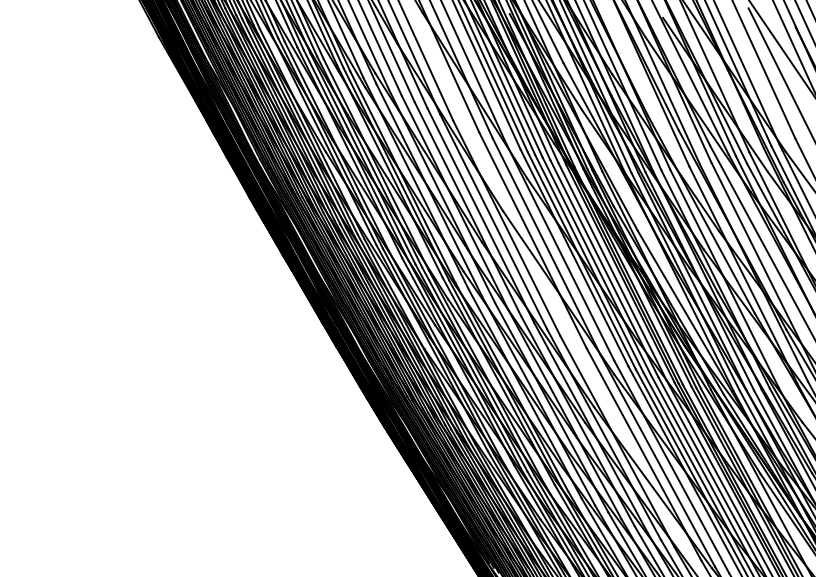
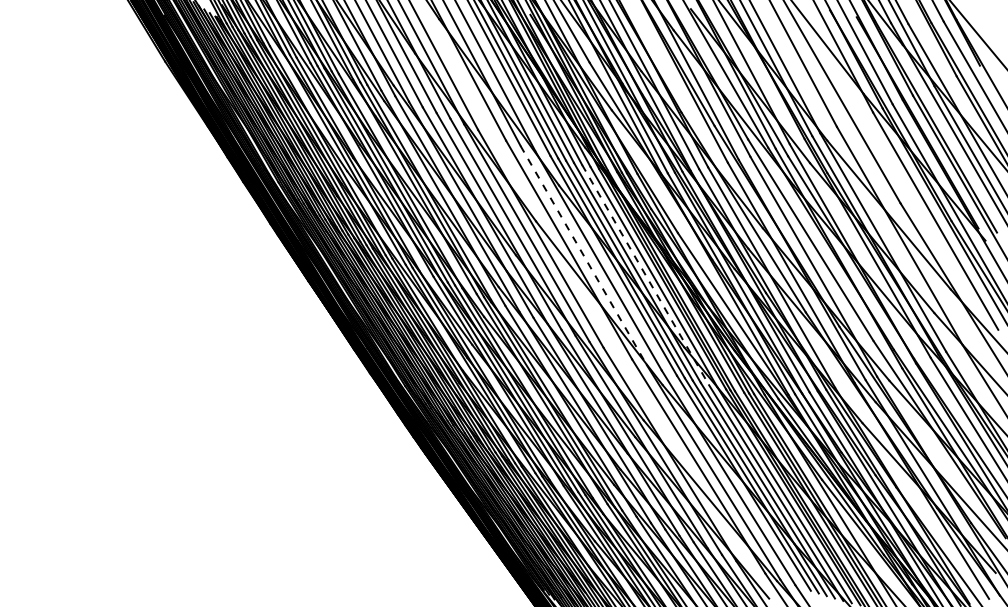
line: (546, 246) -> (583, 255), solid -> dashed
line: (604, 269) -> (645, 275), solid -> dashed

